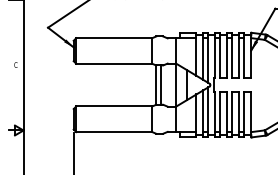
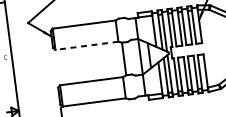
line: (114, 63) -> (87, 45), solid -> dashed
line: (160, 84) -> (127, 58), removed

